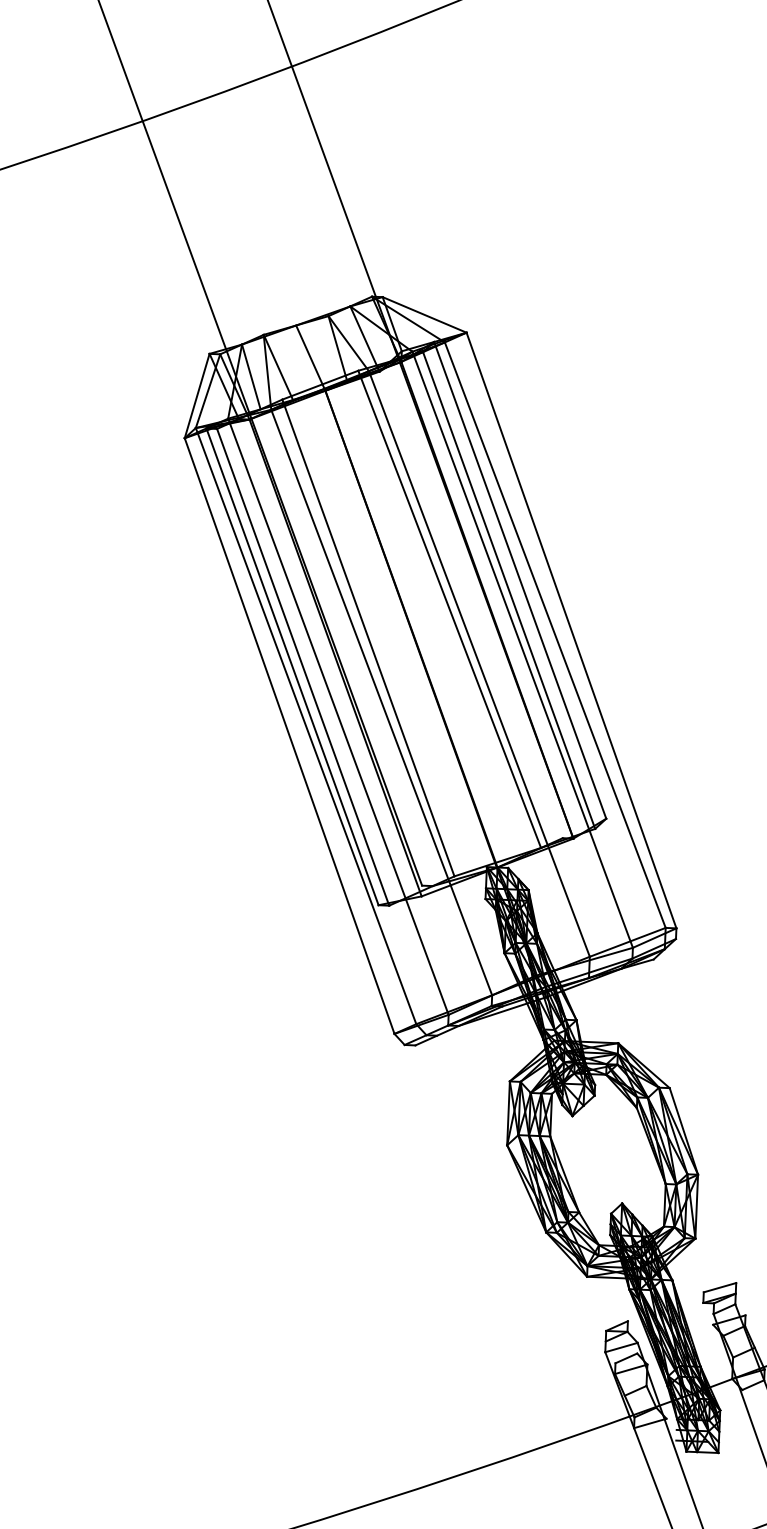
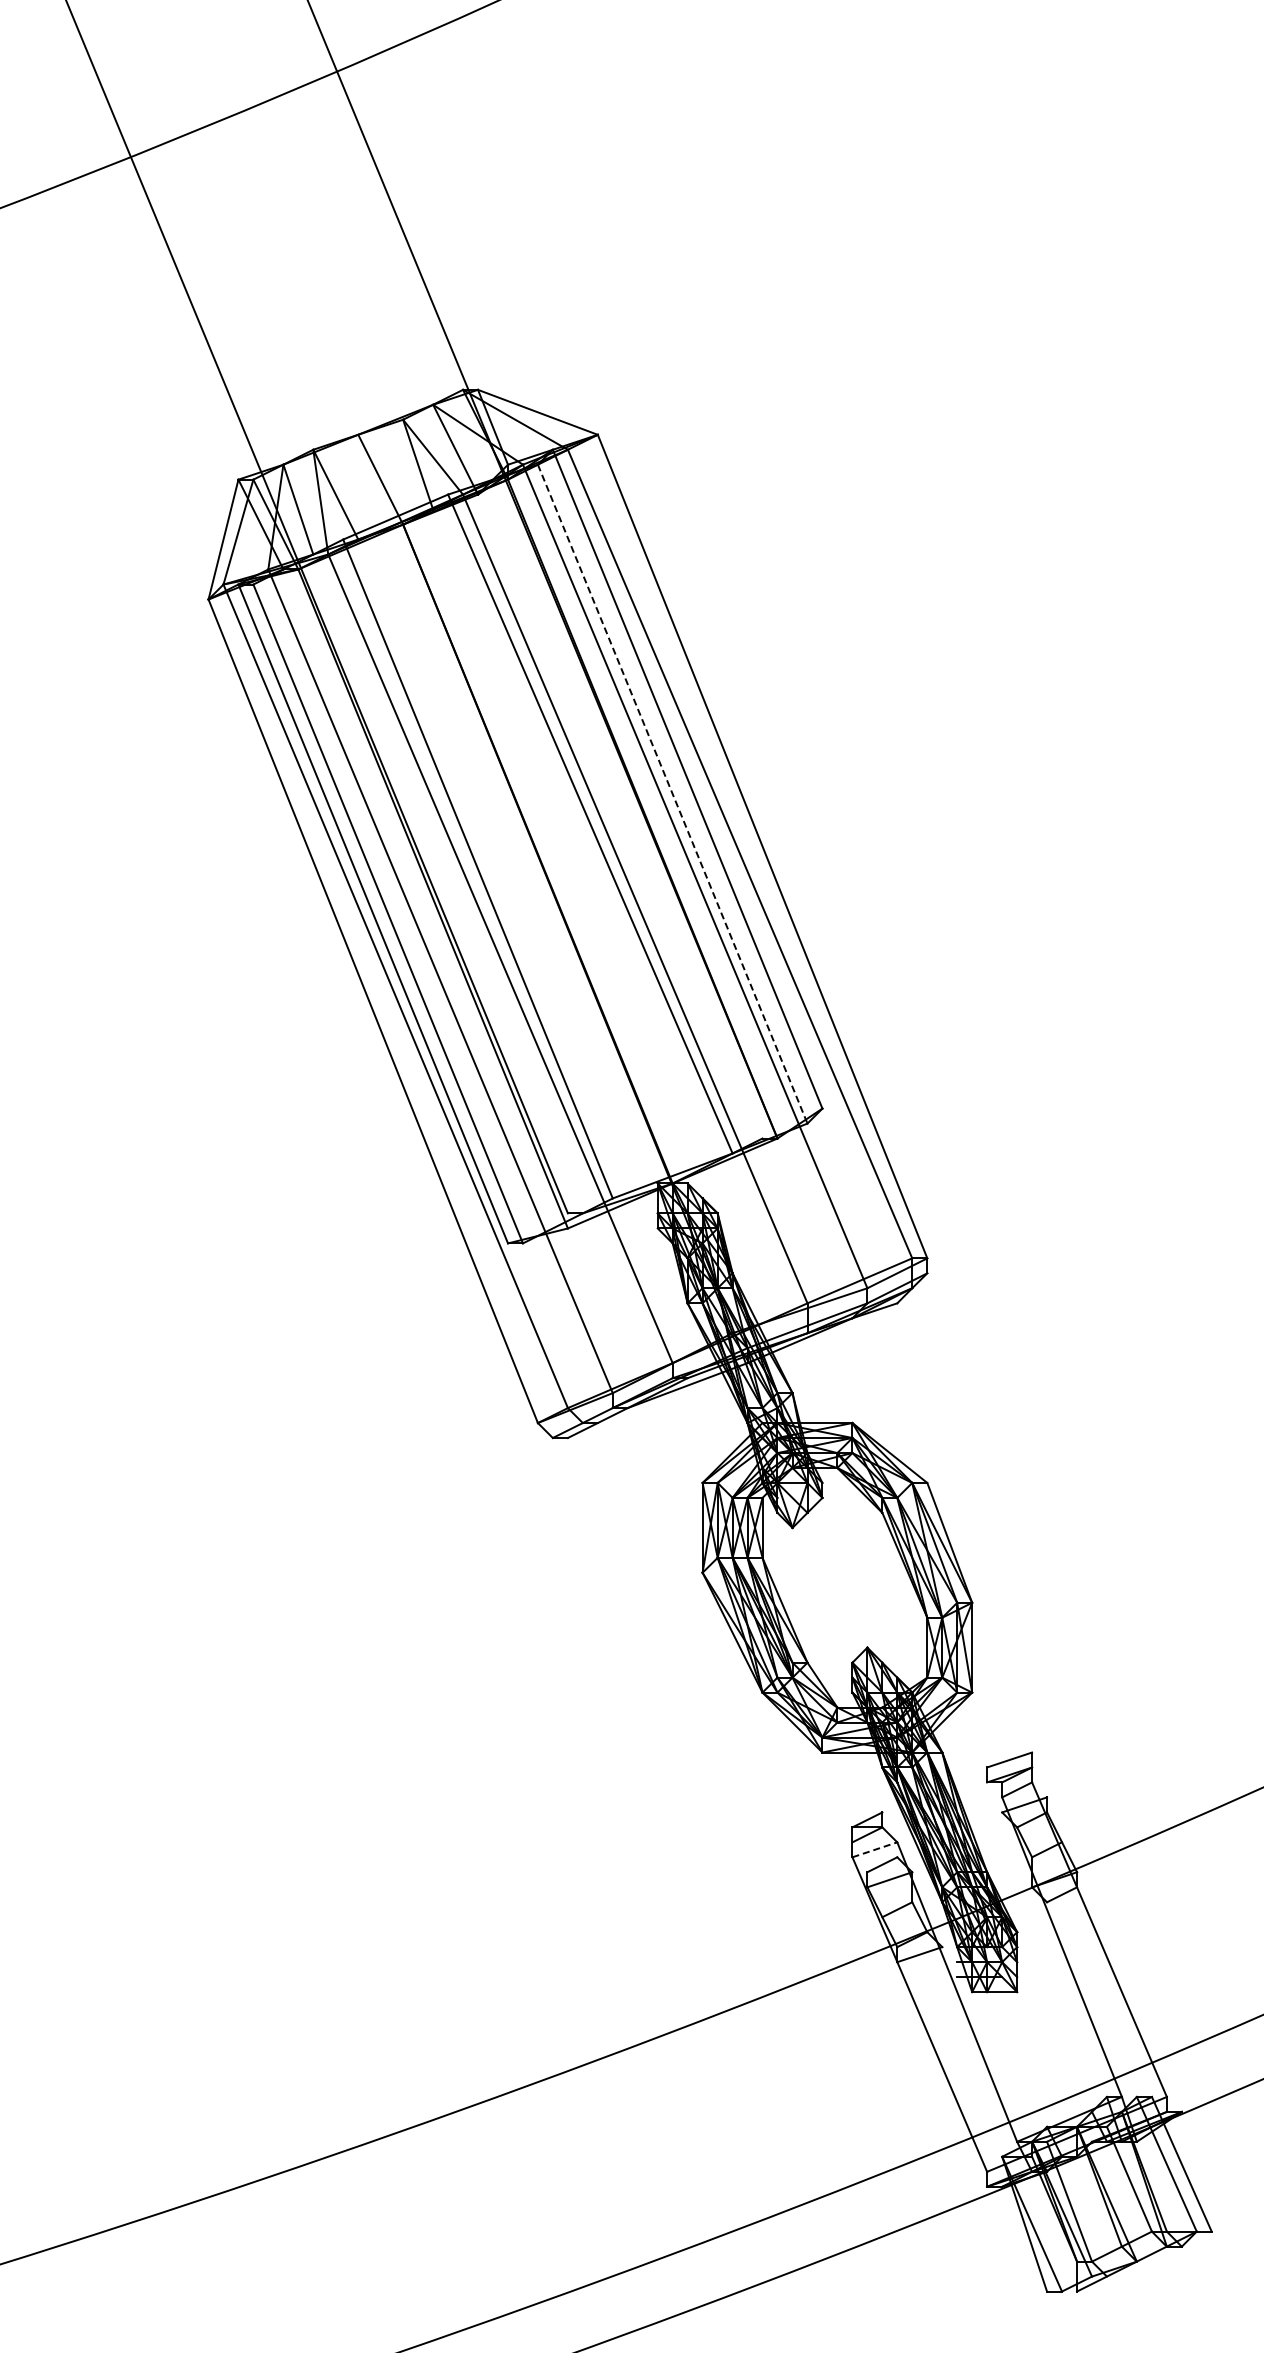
line: (508, 590) -> (672, 794), solid -> dashed
line: (621, 1347) -> (874, 1849), solid -> dashed

